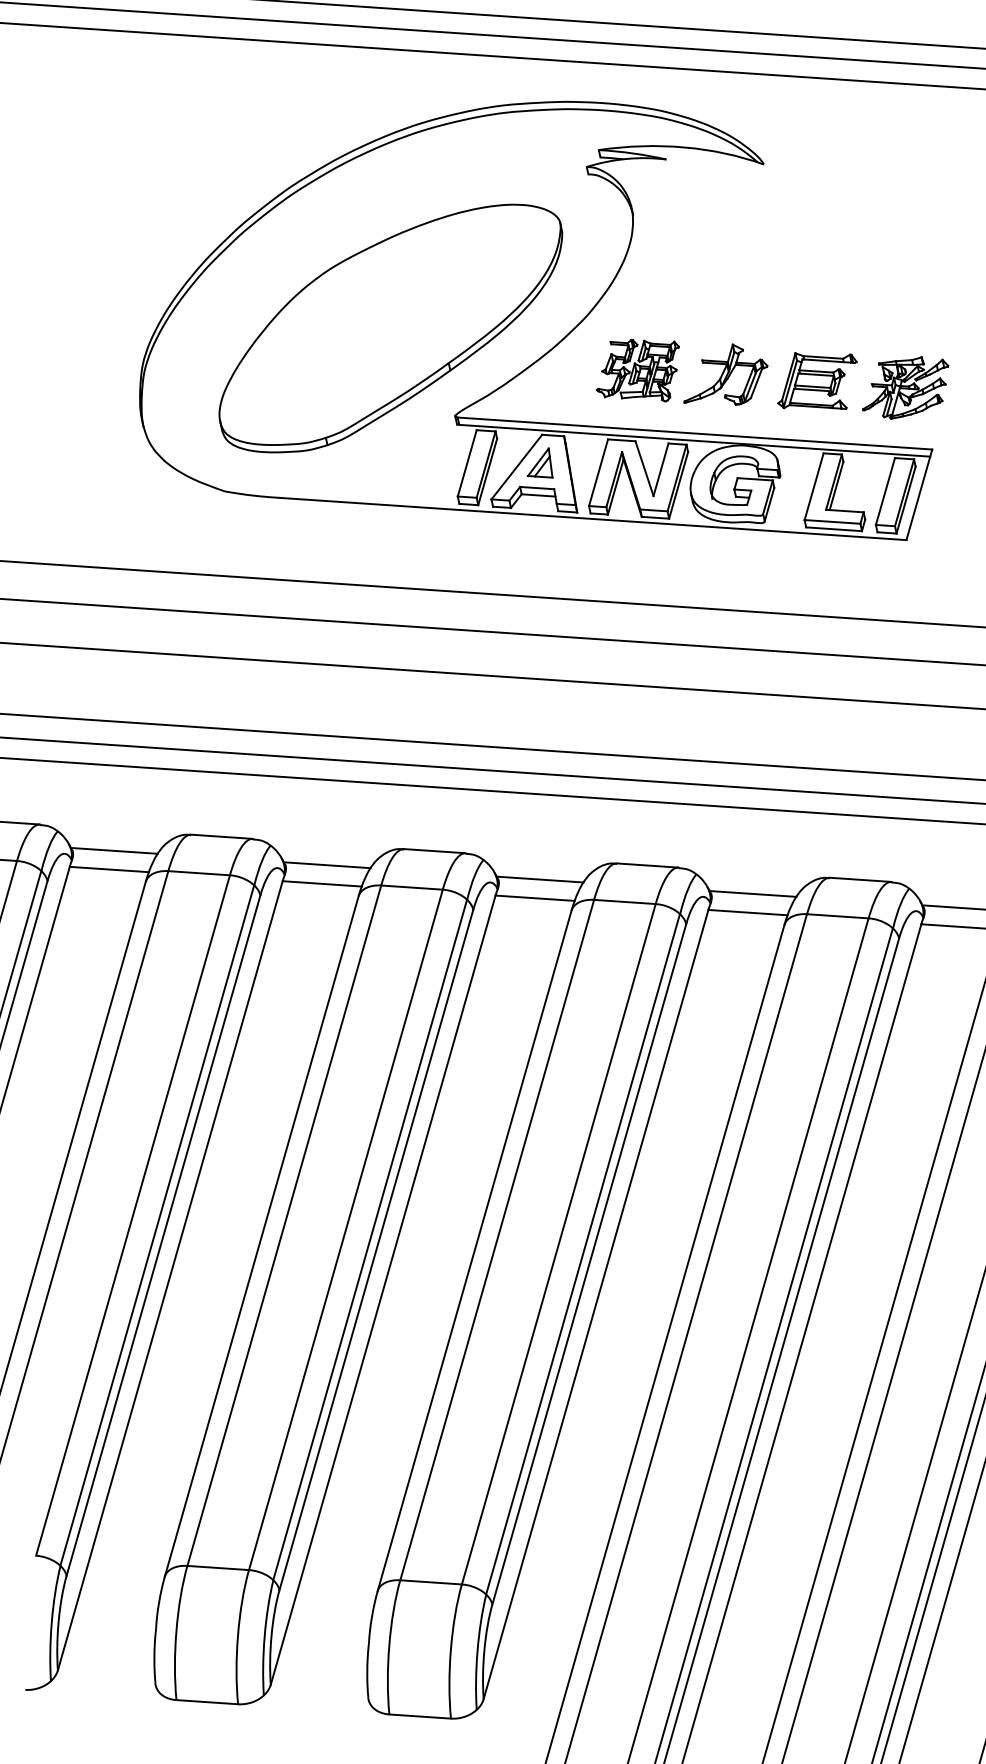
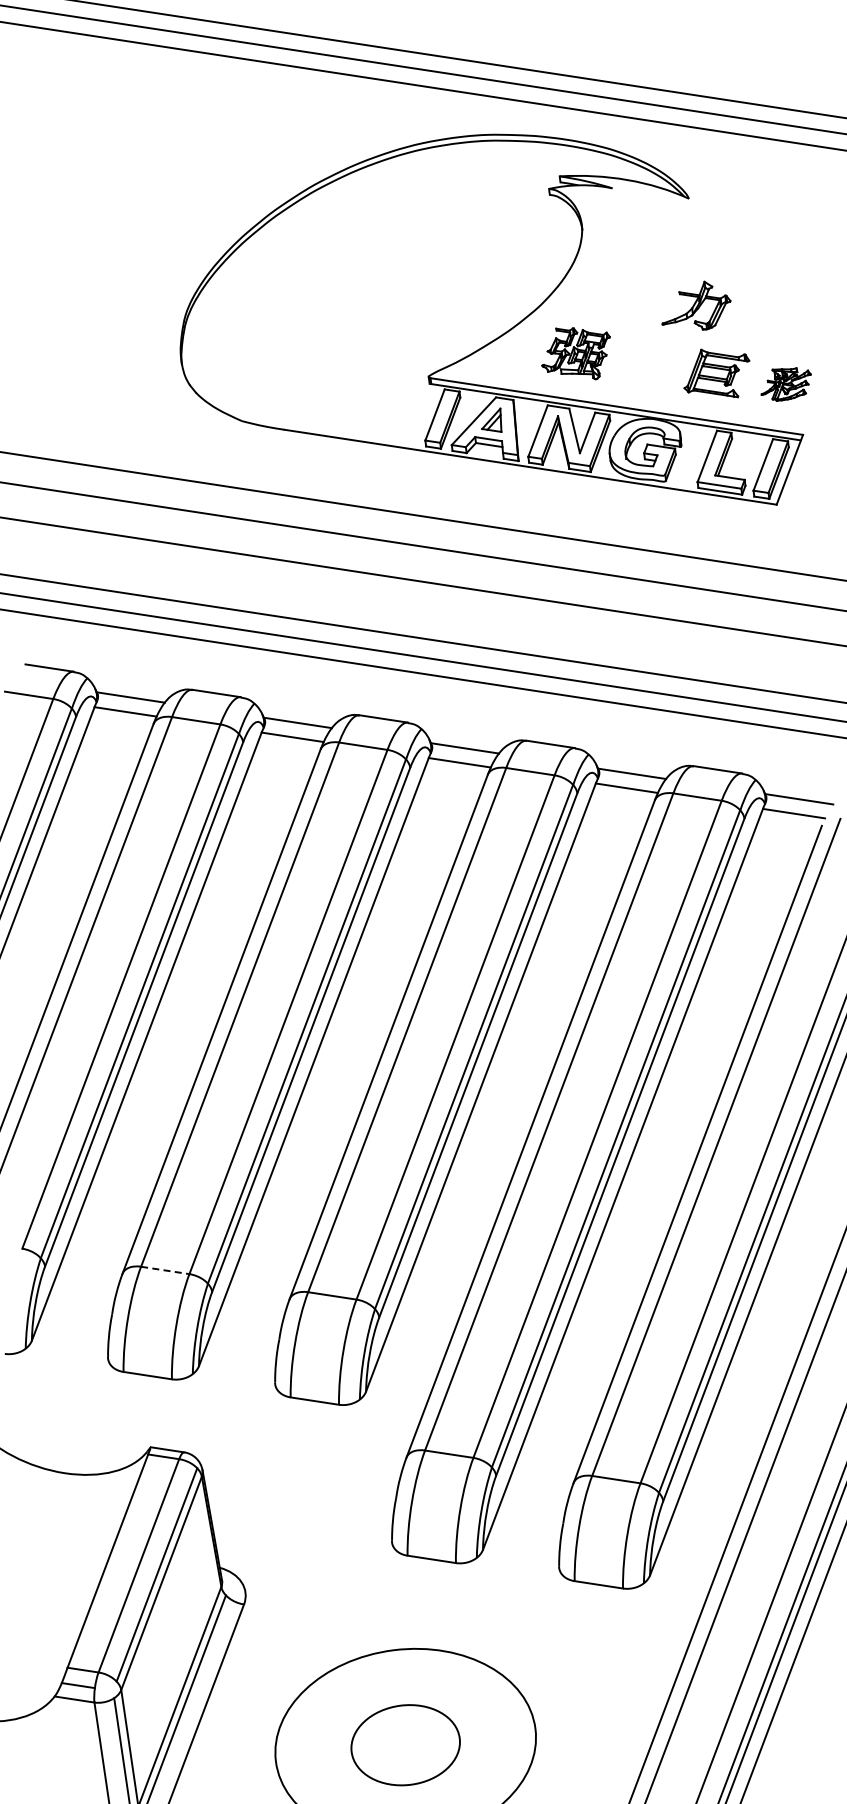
part: (390, 328) -> (383, 303), removed
part: (725, 375) -> (696, 305), moved
part: (906, 387) -> (786, 384), size x0.7
line: (218, 1568) -> (165, 1270), solid -> dashed

